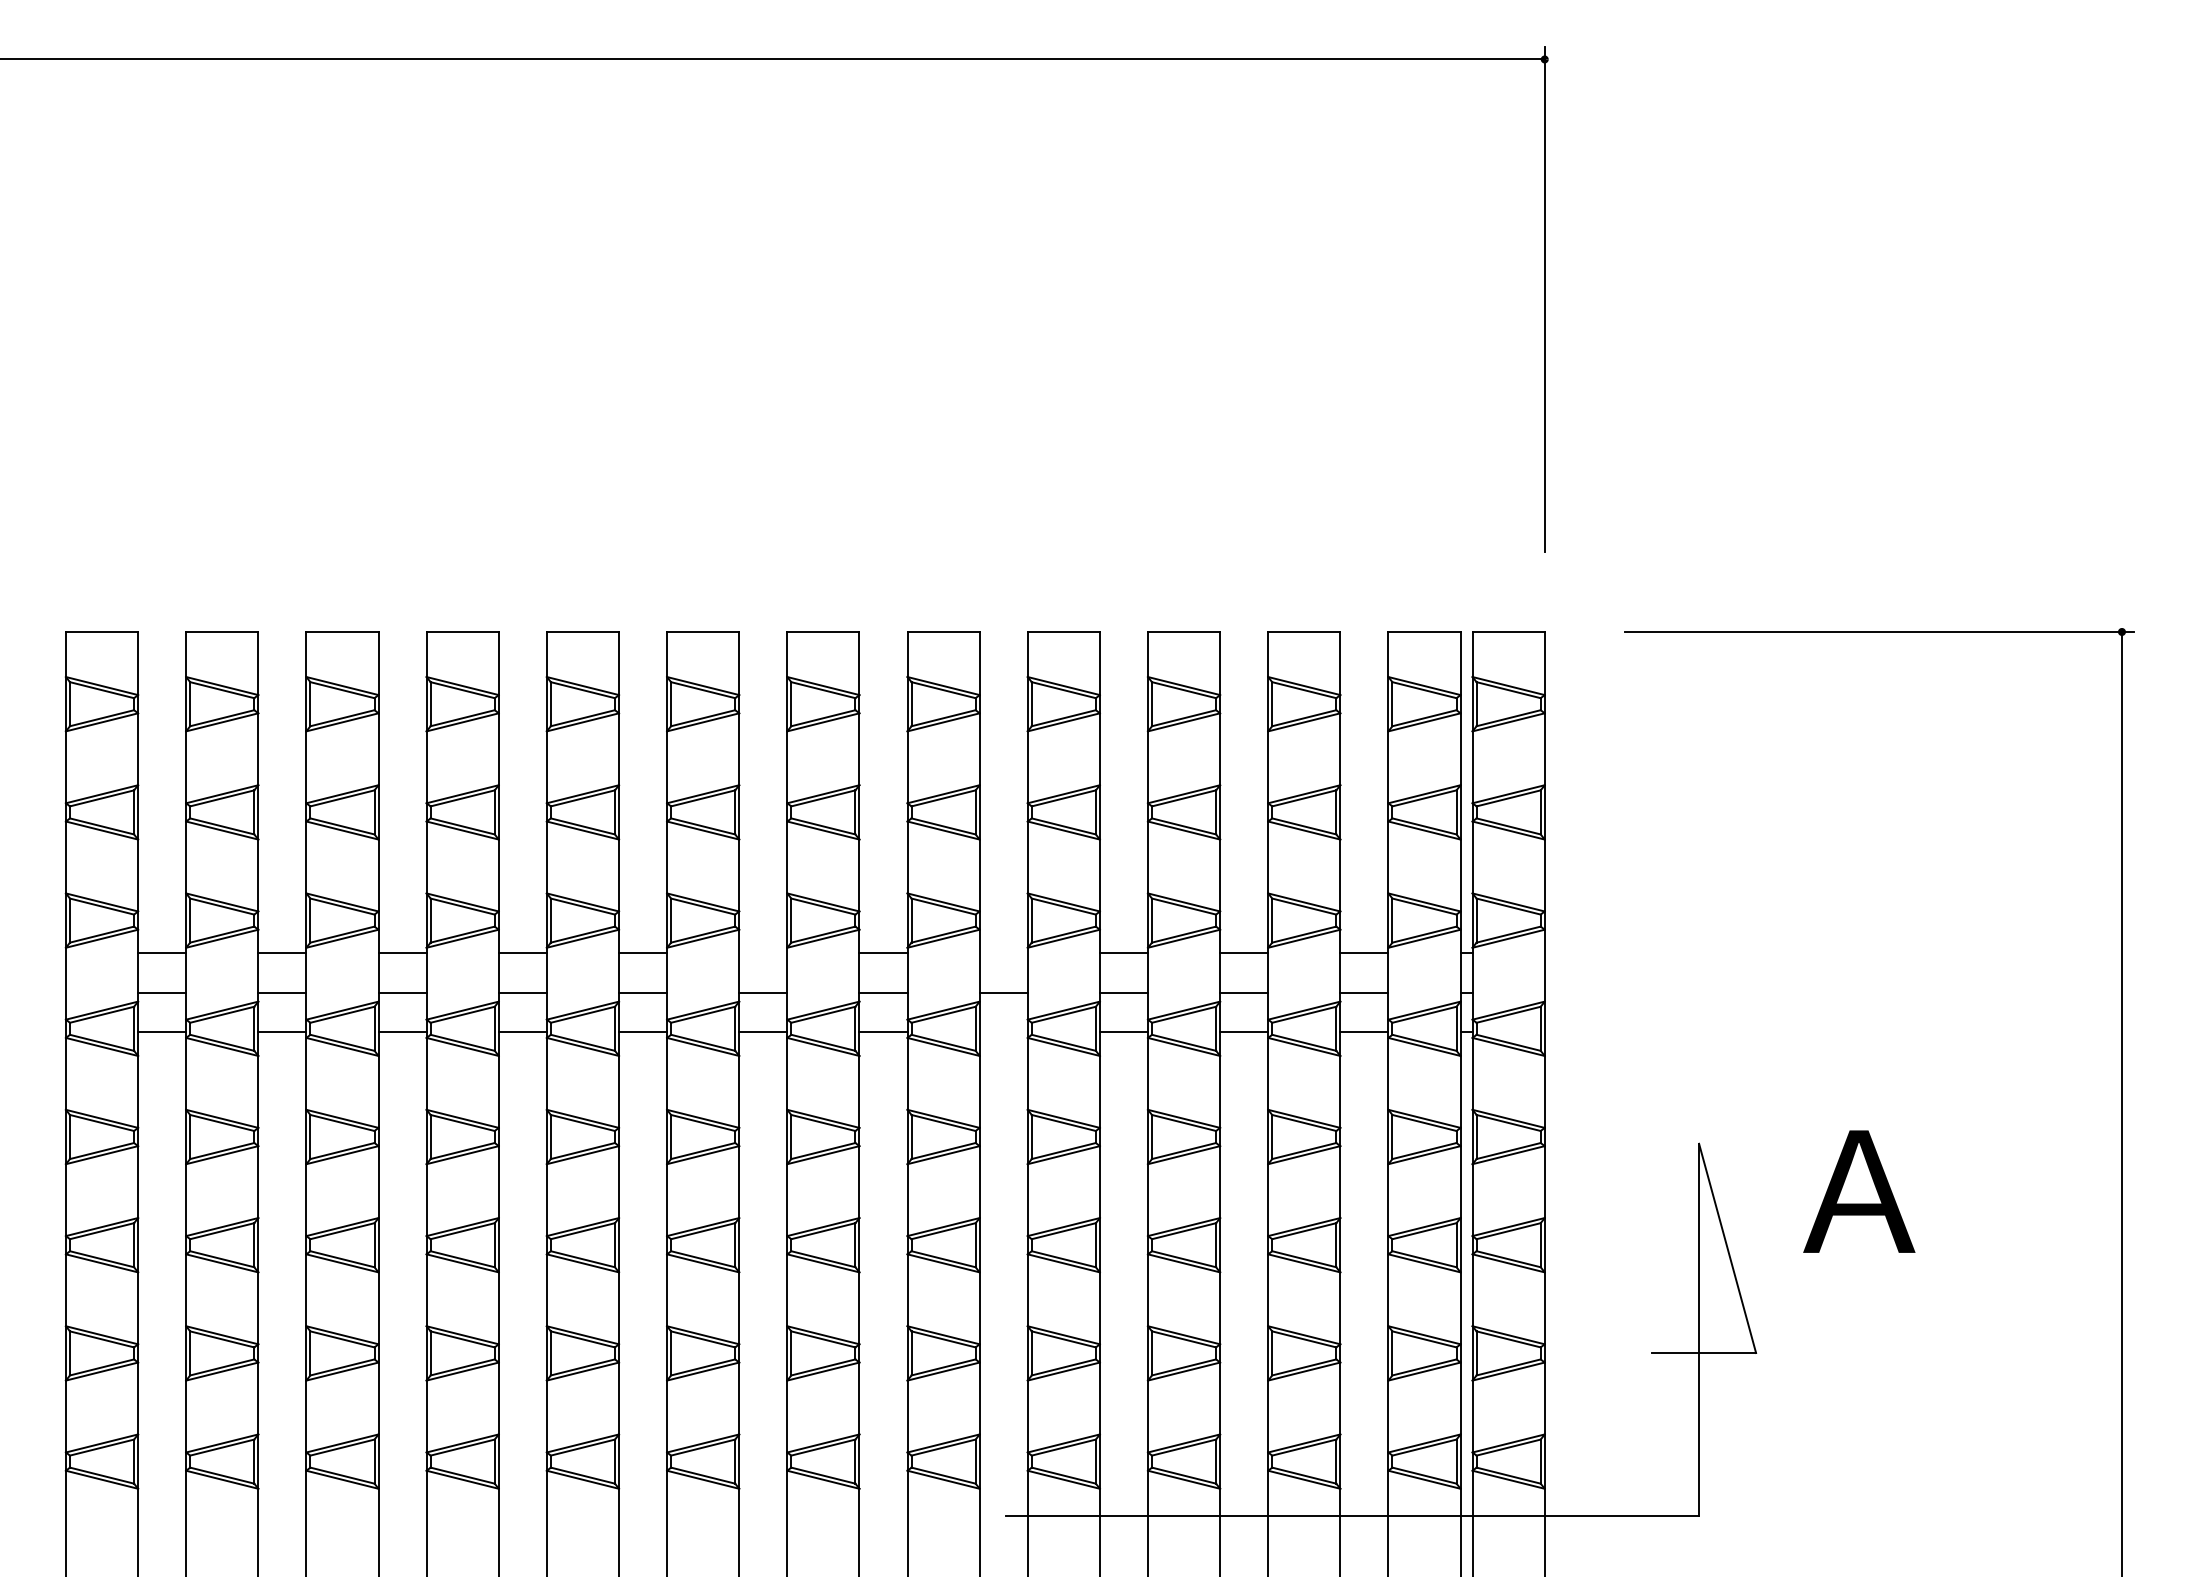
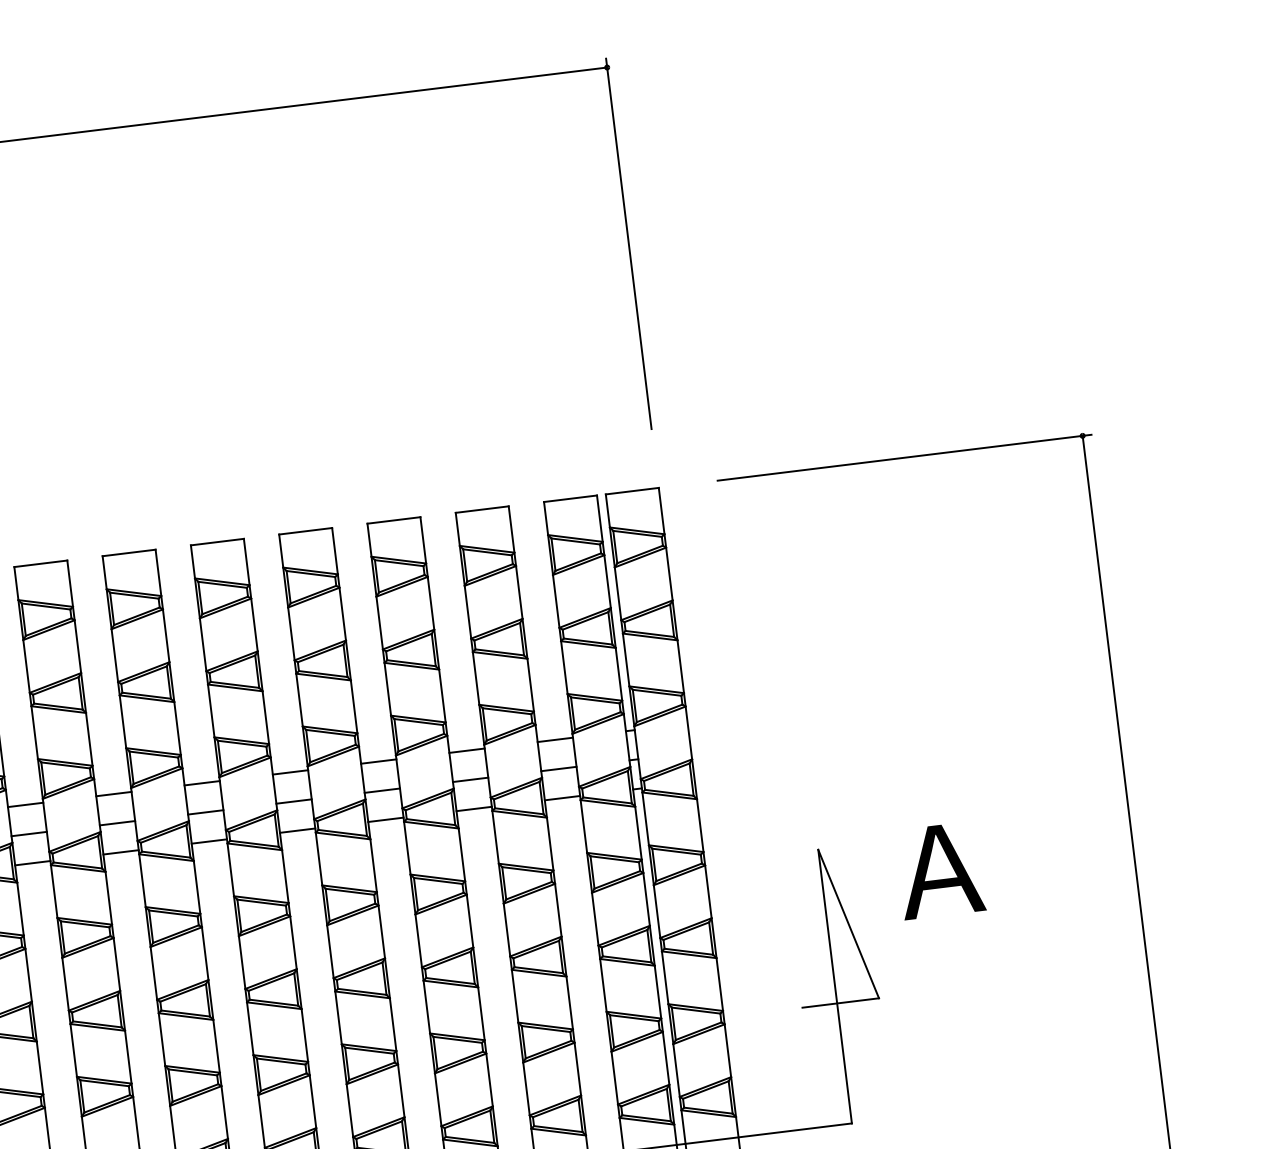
line: (763, 952) -> (114, 793), added
line: (1003, 952) -> (290, 772), added
line: (1003, 1032) -> (297, 830), added

